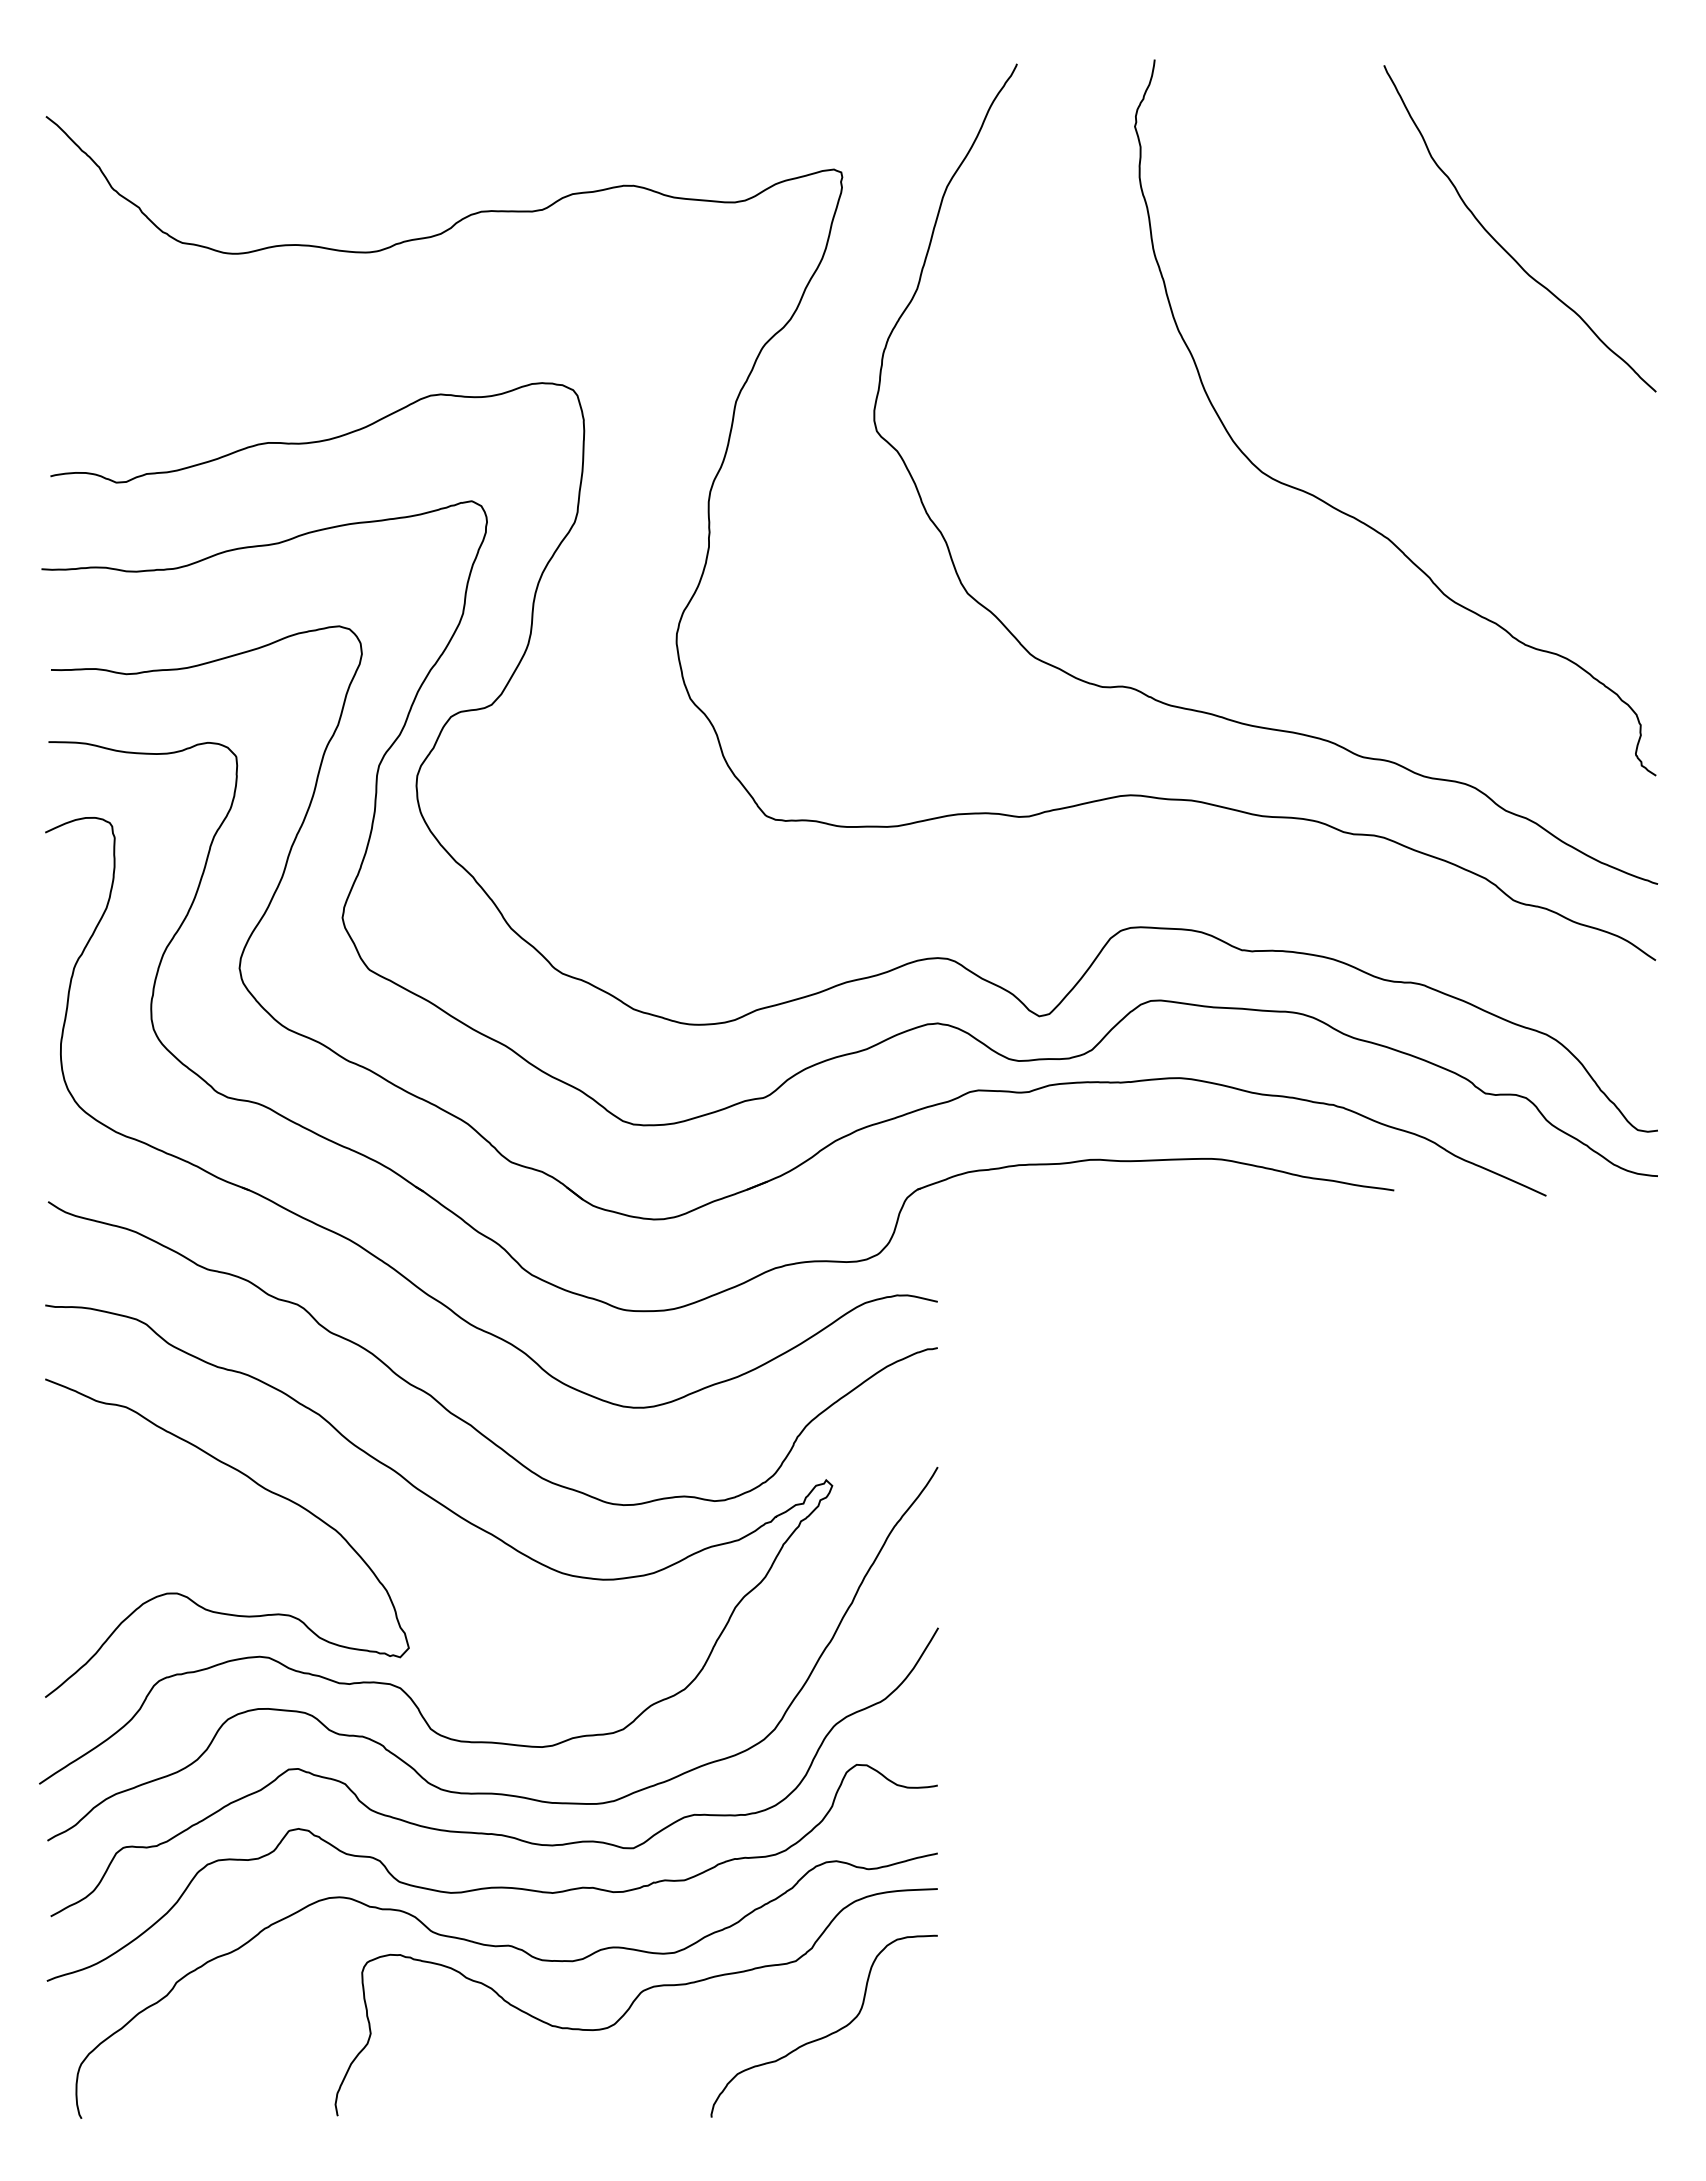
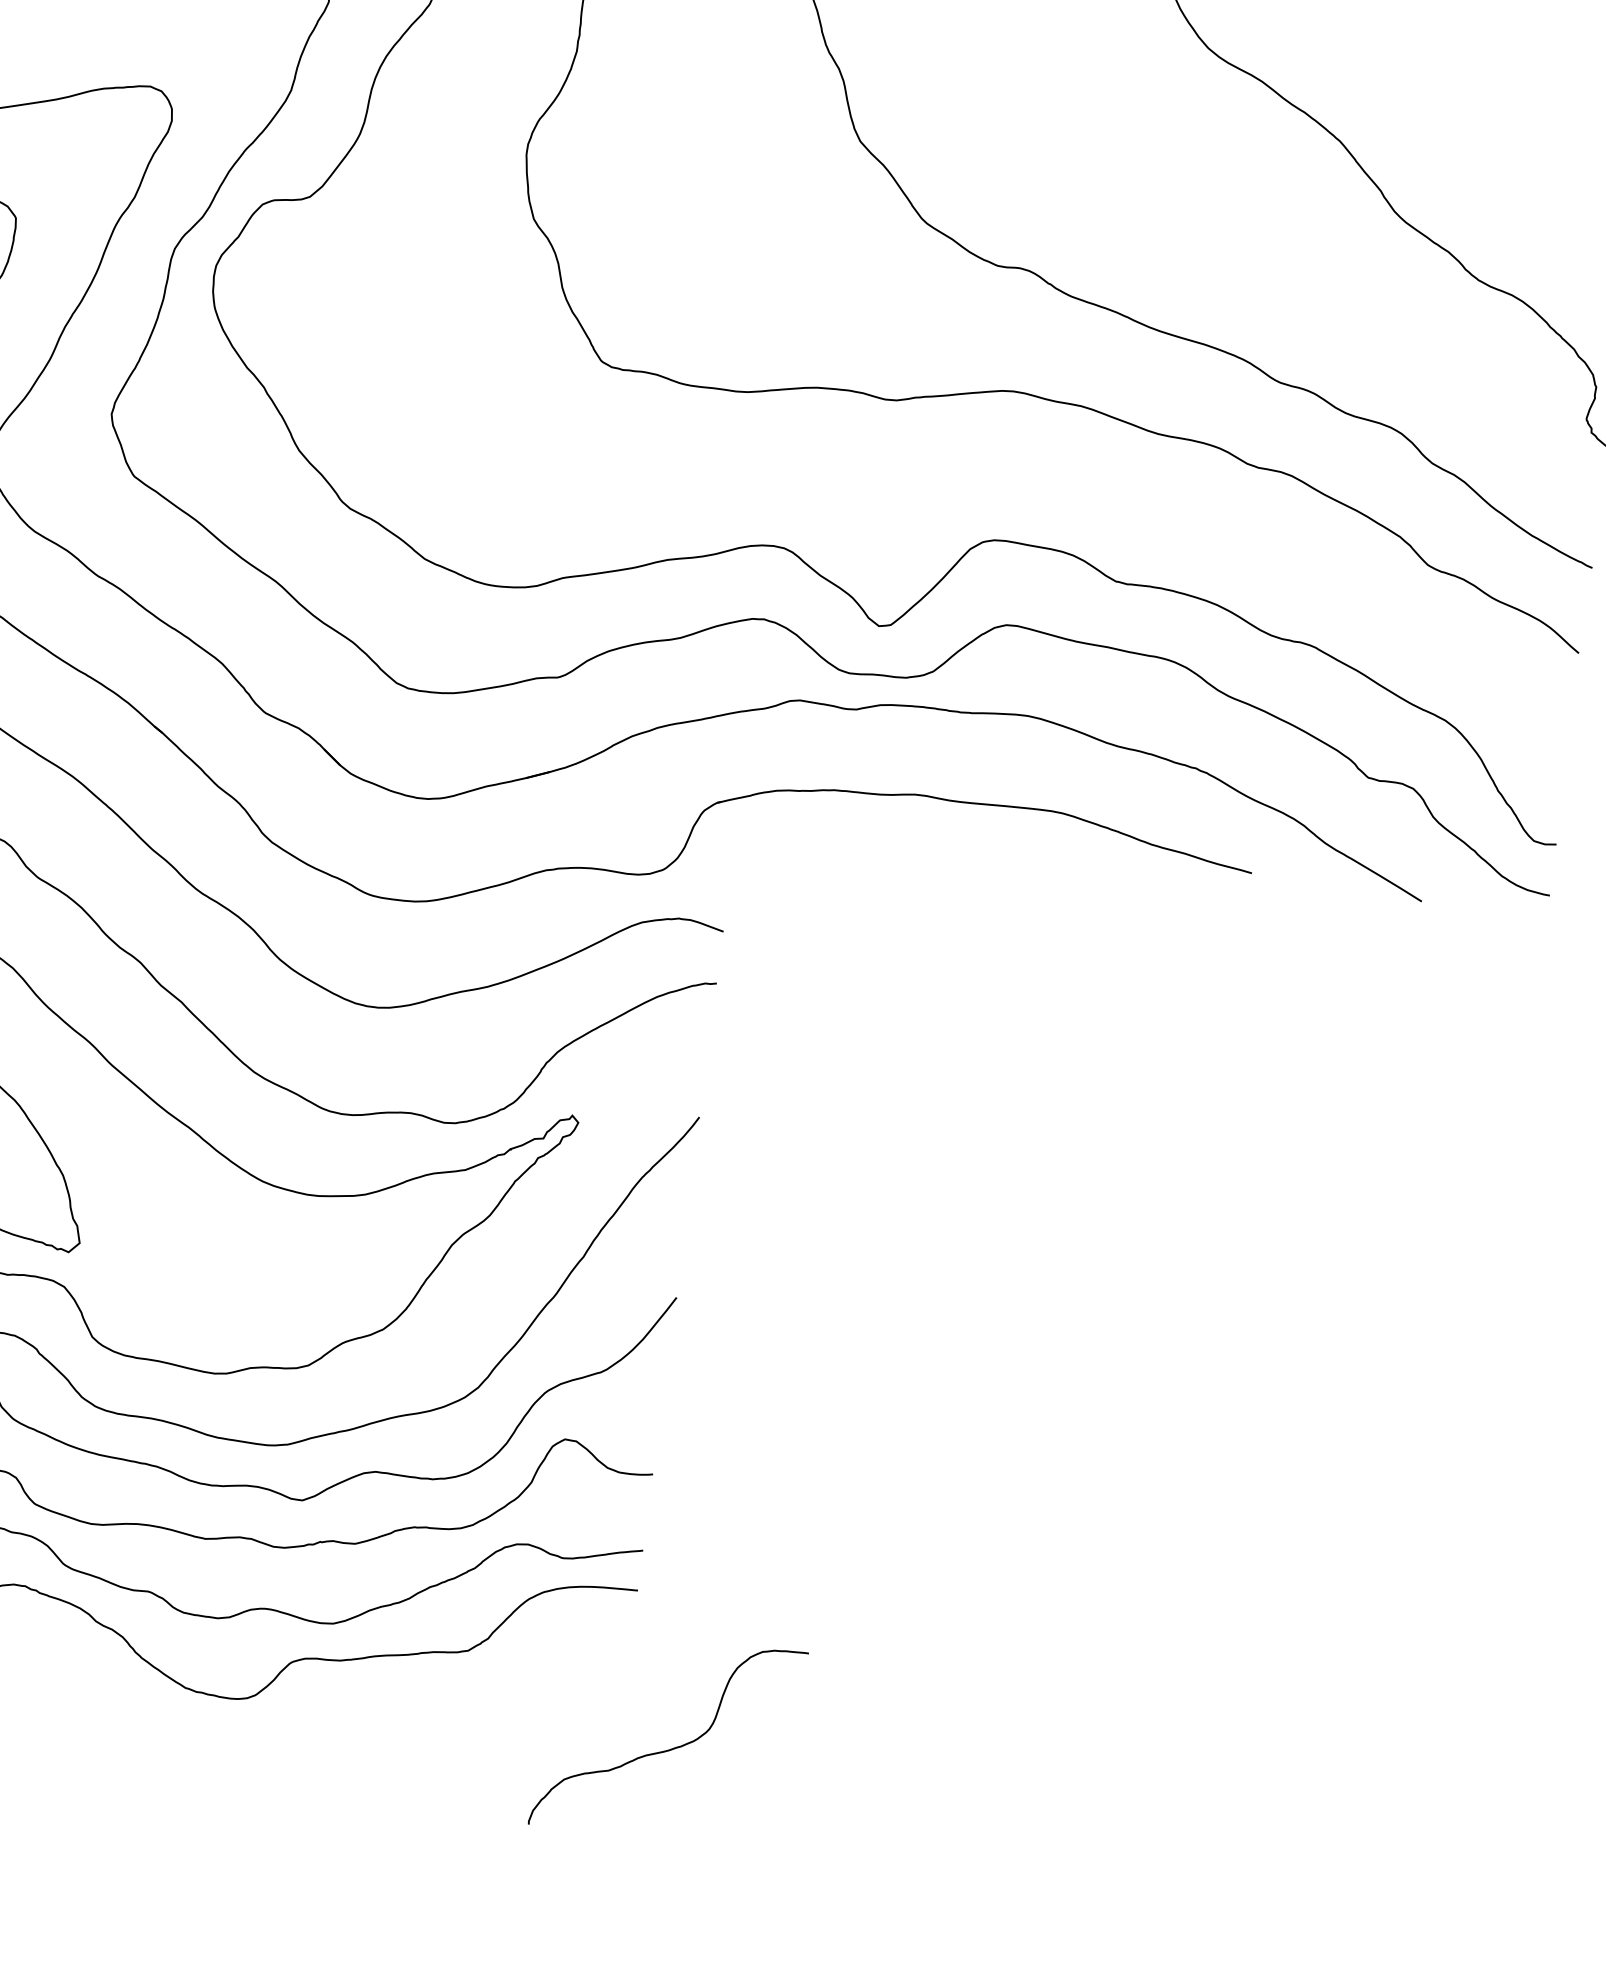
curve: (827, 2034) -> (670, 1748), moved

